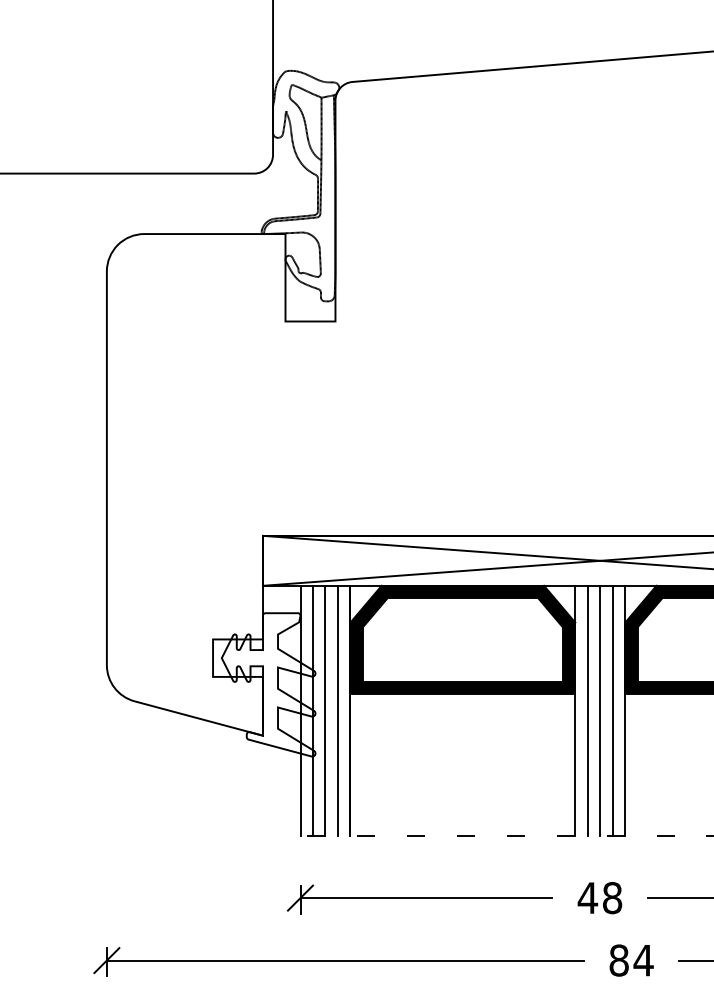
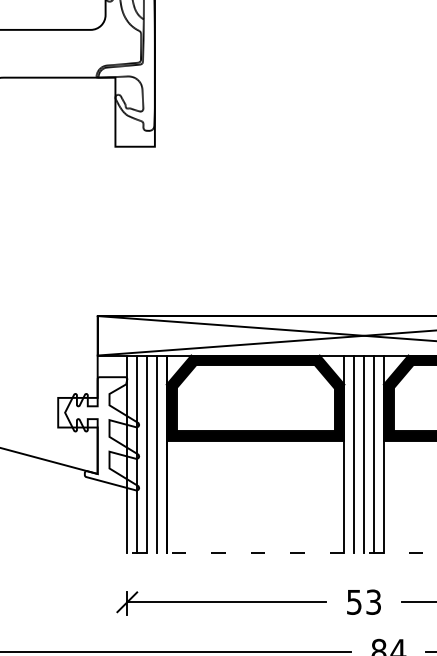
text: (599, 898) -> (363, 602), 48 -> 53

